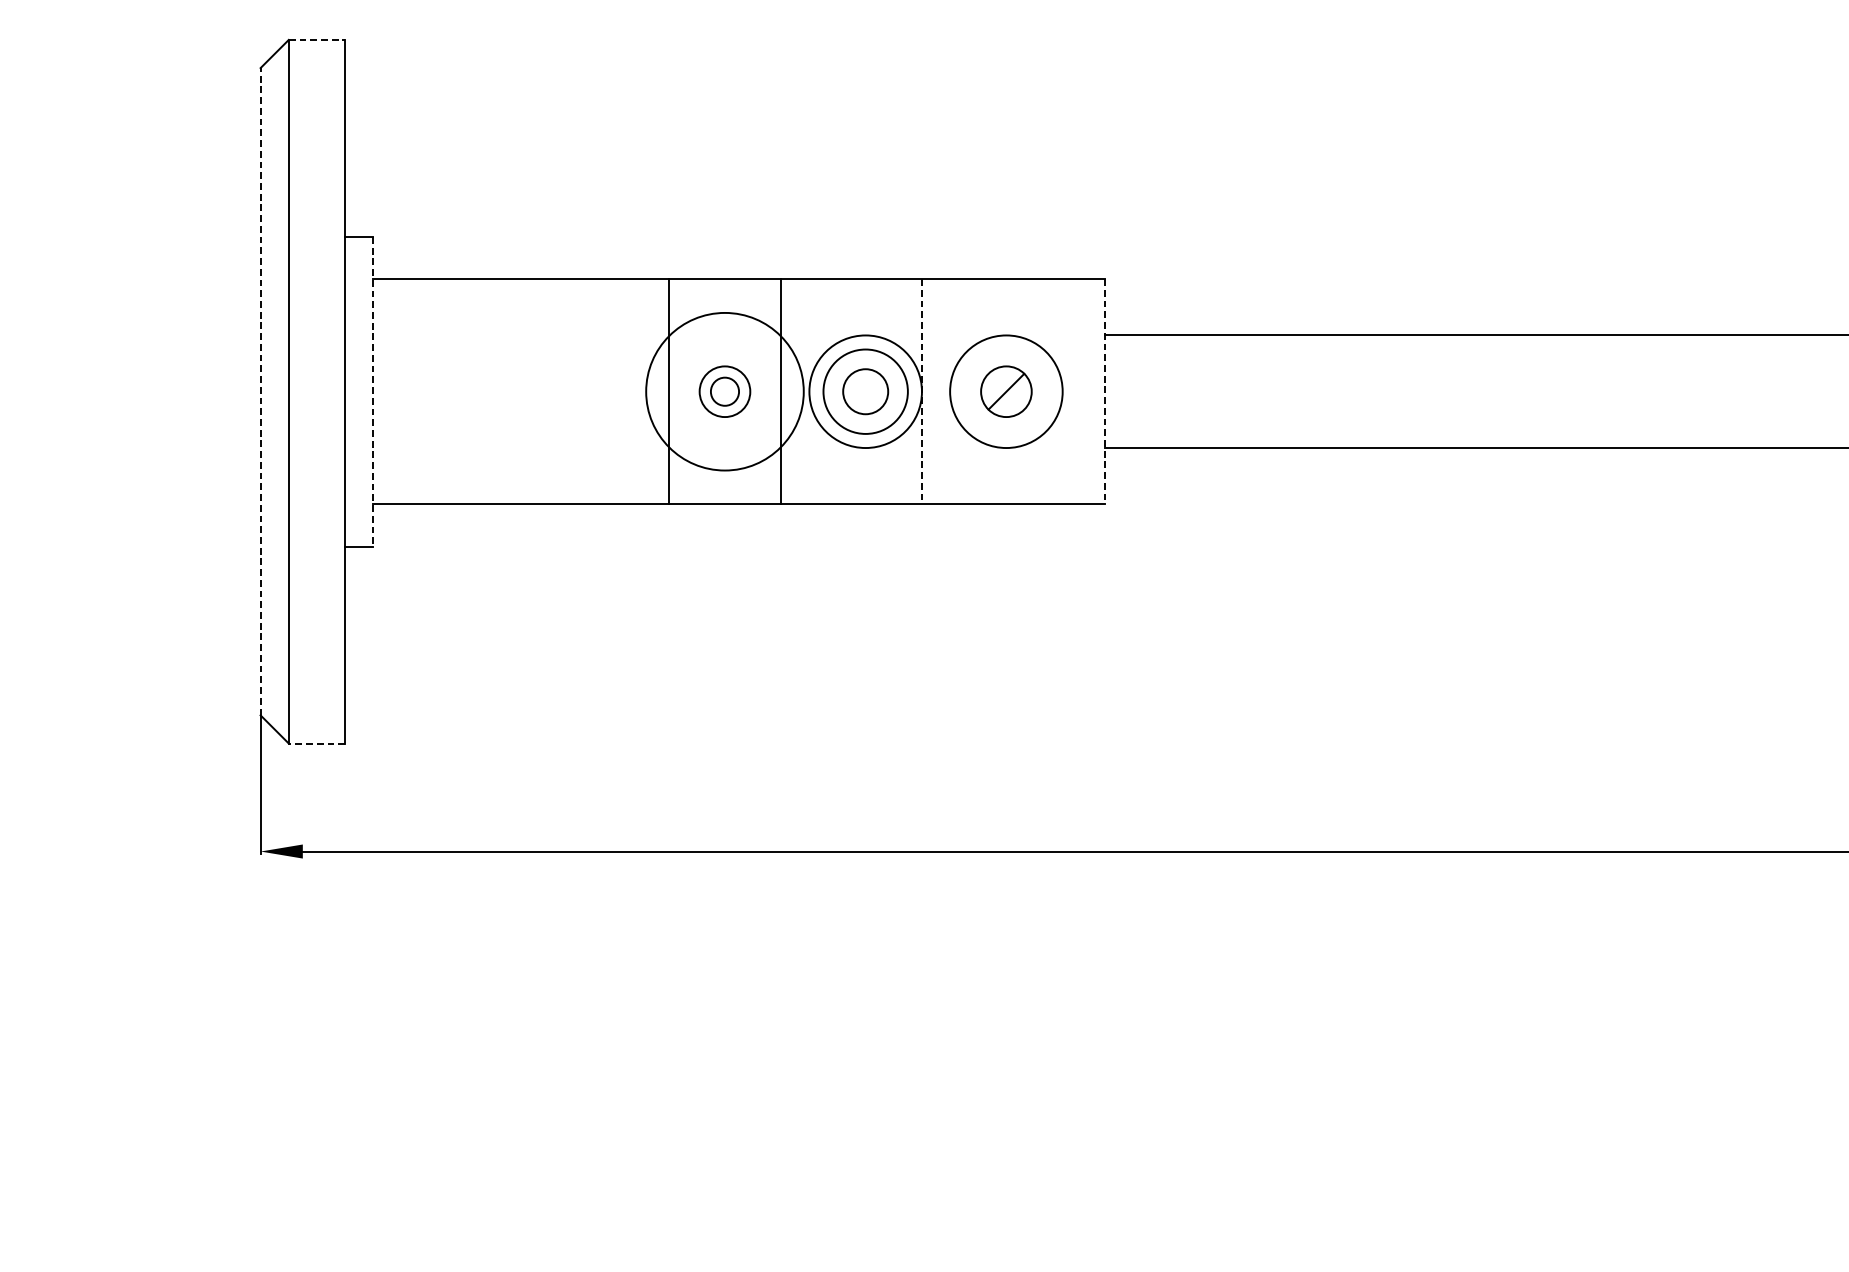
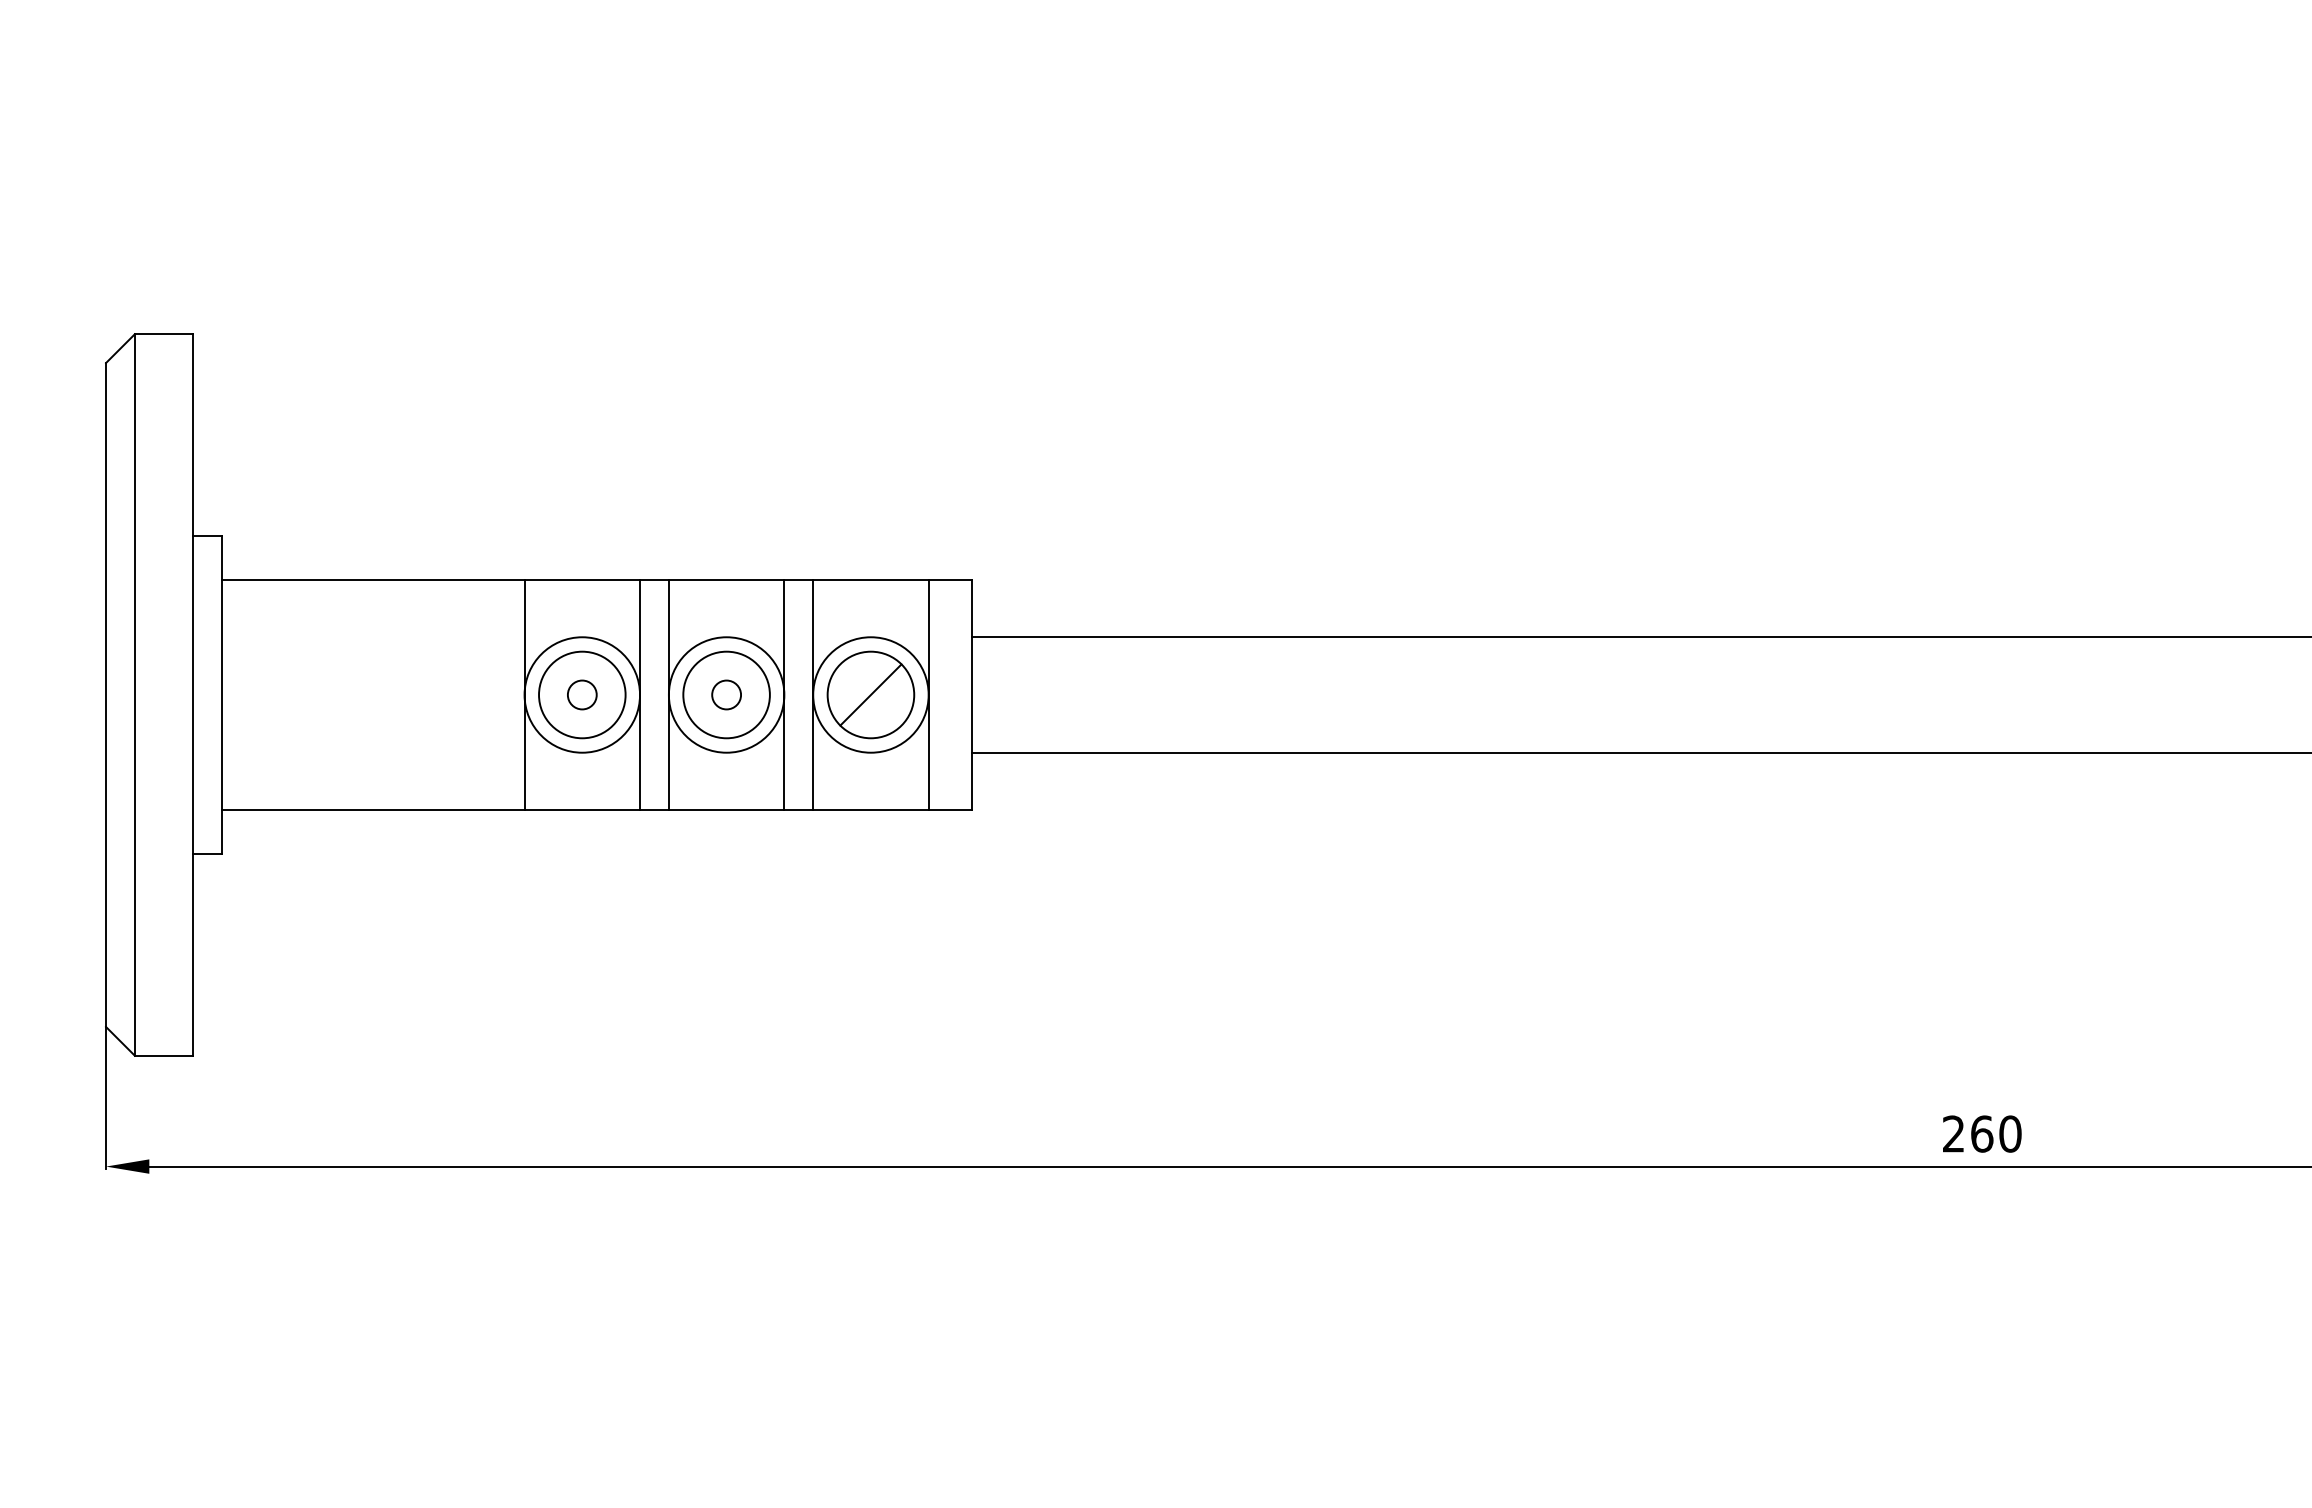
line: (316, 40) -> (163, 334), dashed -> solid
circle: (725, 391) -> (582, 694), size x0.71
circle: (725, 391) -> (582, 694), size x1.67
line: (809, 391) -> (668, 694), added
circle: (865, 391) -> (726, 694), size x0.62
line: (950, 391) -> (813, 694), added
part: (1005, 391) -> (870, 694), size x1.67
line: (1062, 391) -> (928, 694), added
line: (261, 392) -> (106, 695), dashed -> solid
line: (373, 392) -> (221, 695), dashed -> solid
line: (922, 392) -> (784, 695), dashed -> solid
line: (1104, 392) -> (971, 695), dashed -> solid
line: (316, 743) -> (163, 1055), dashed -> solid

